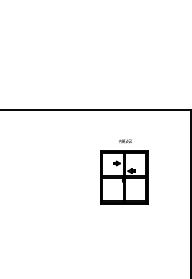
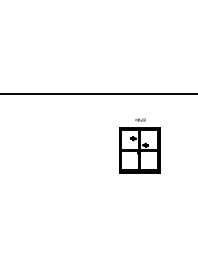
part: (124, 171) -> (139, 145), moved

